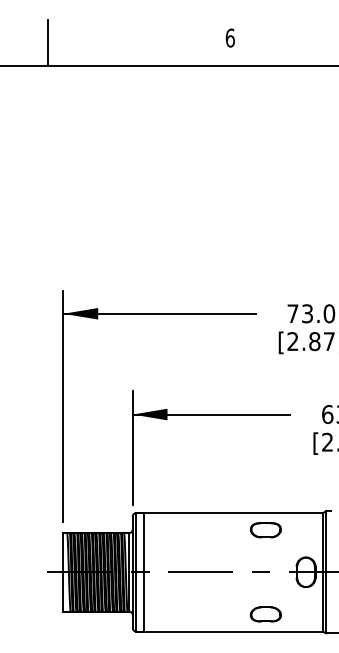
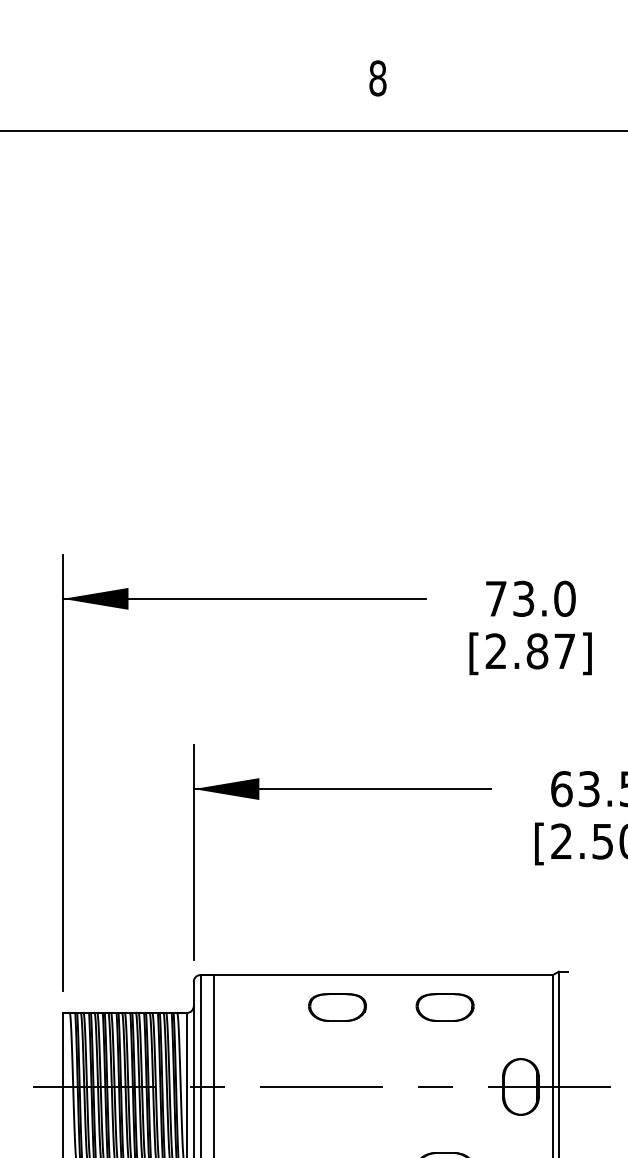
text: (229, 37) -> (376, 77), 6 -> 8
line: (47, 42) -> (32, 86), removed
part: (208, 530) -> (336, 1007), added

